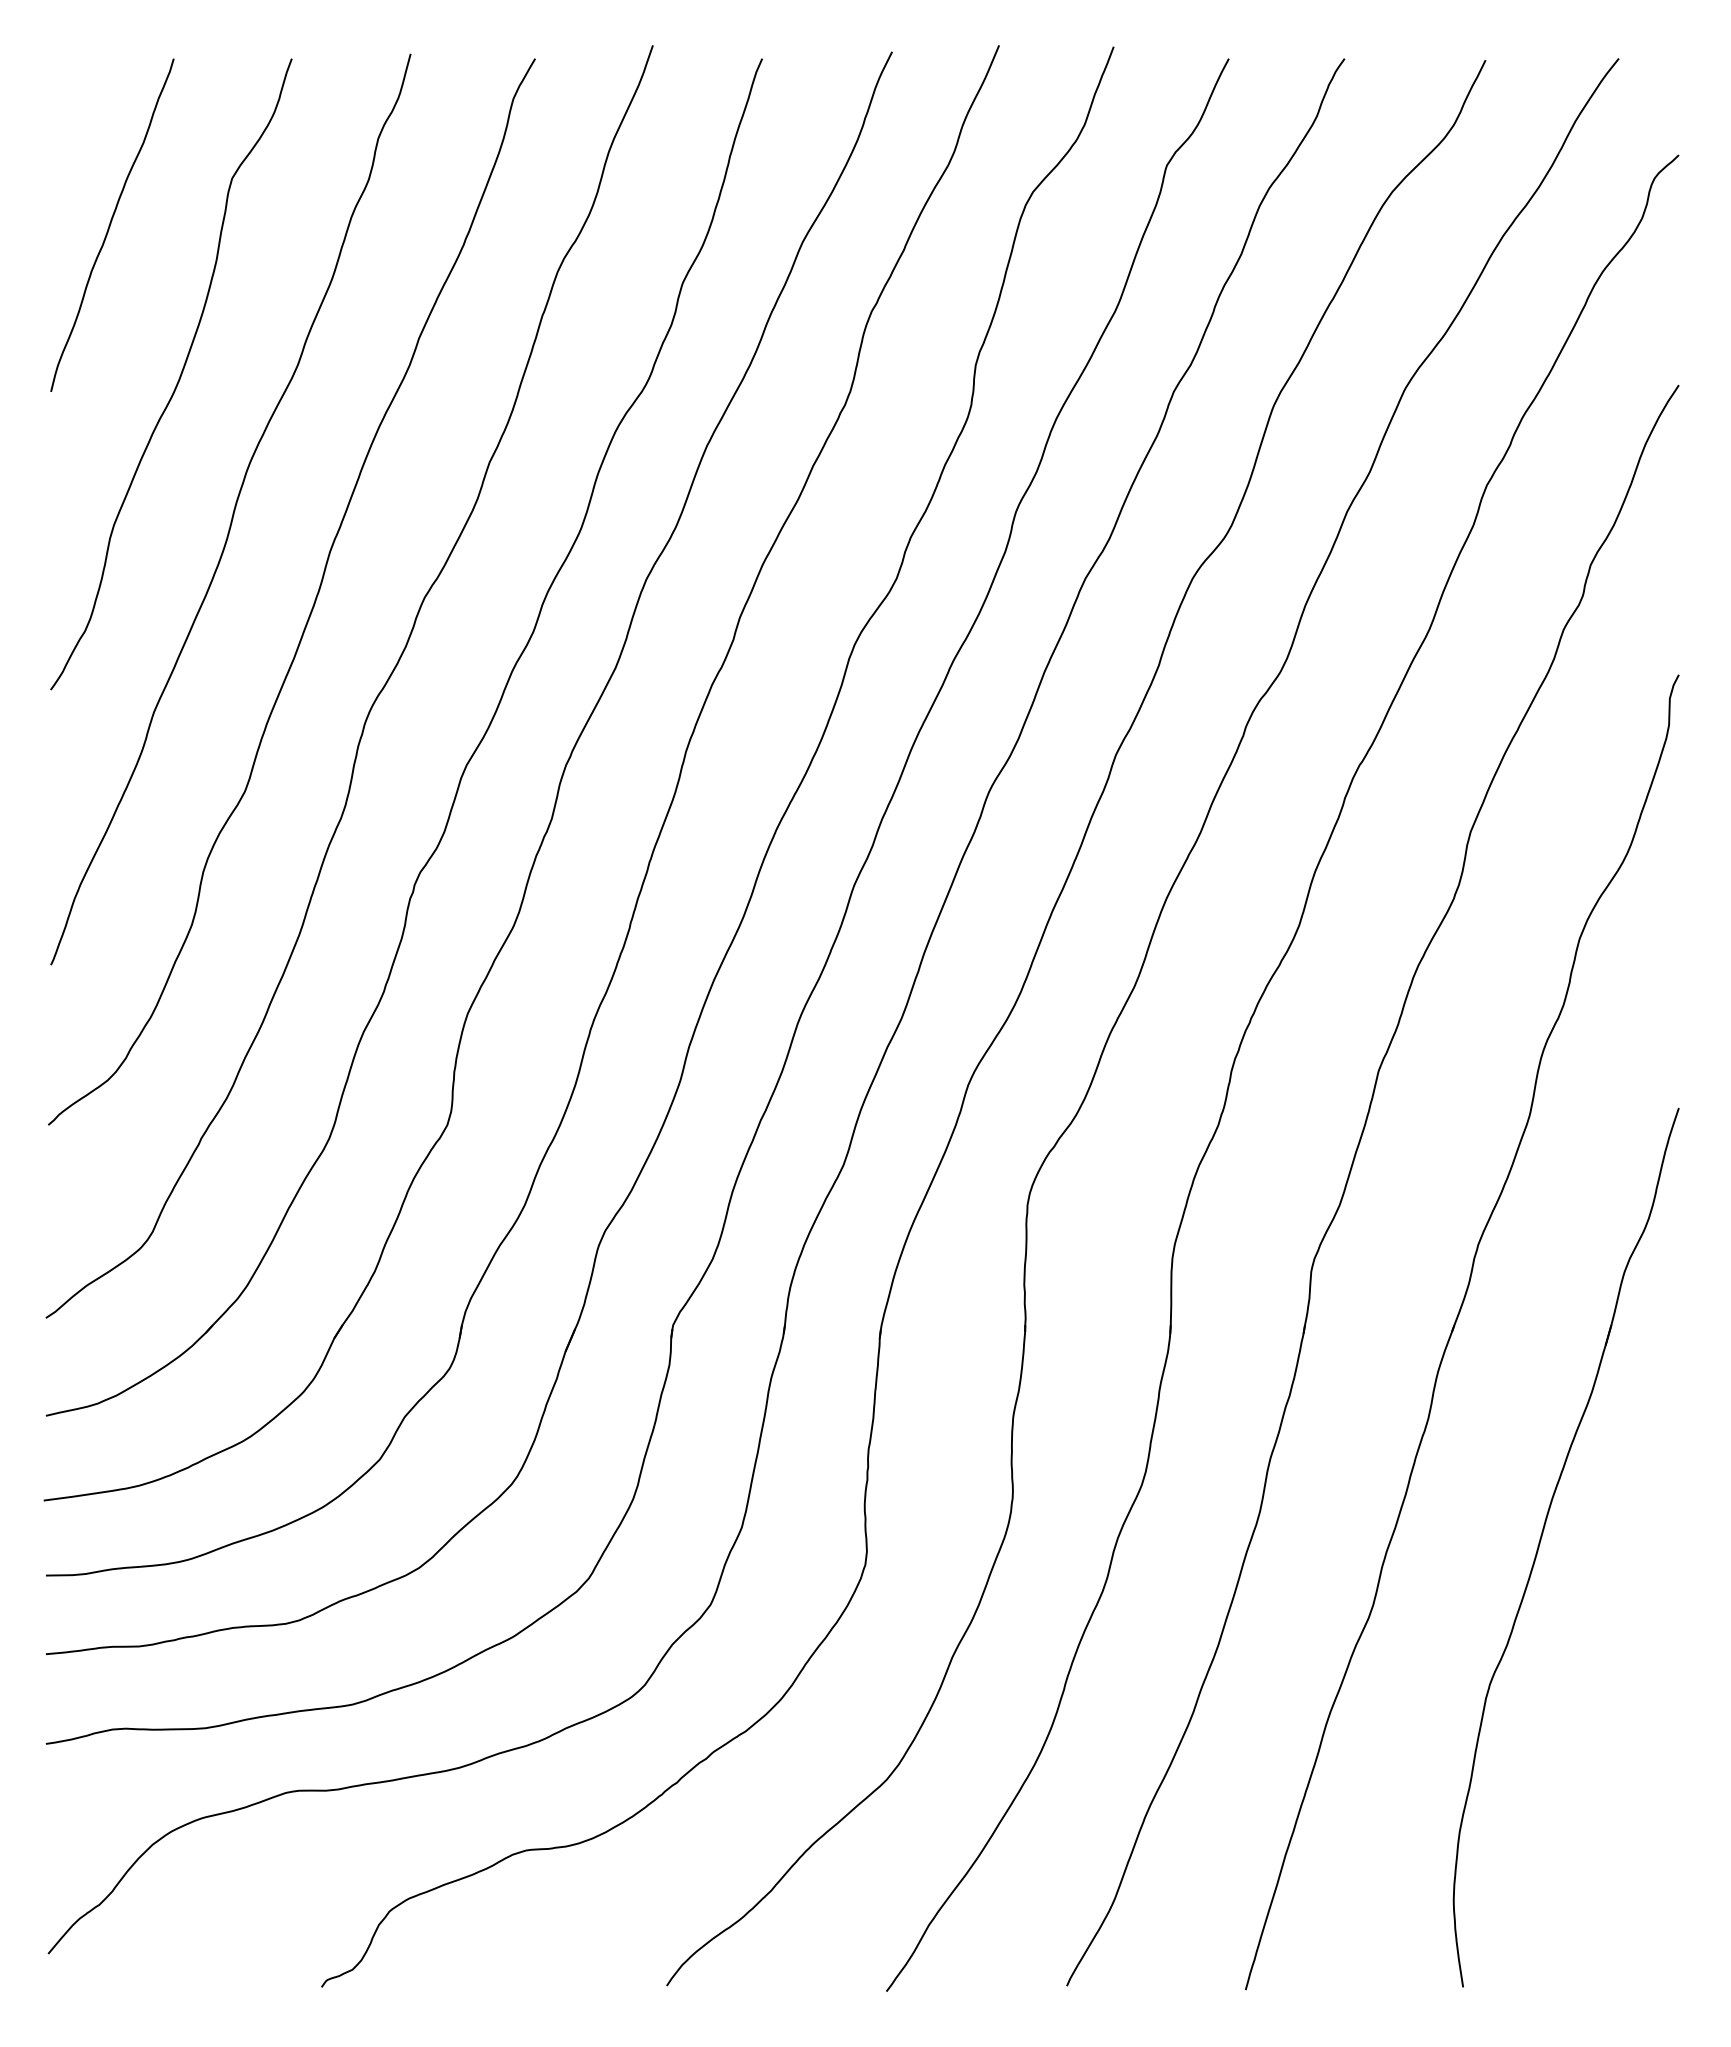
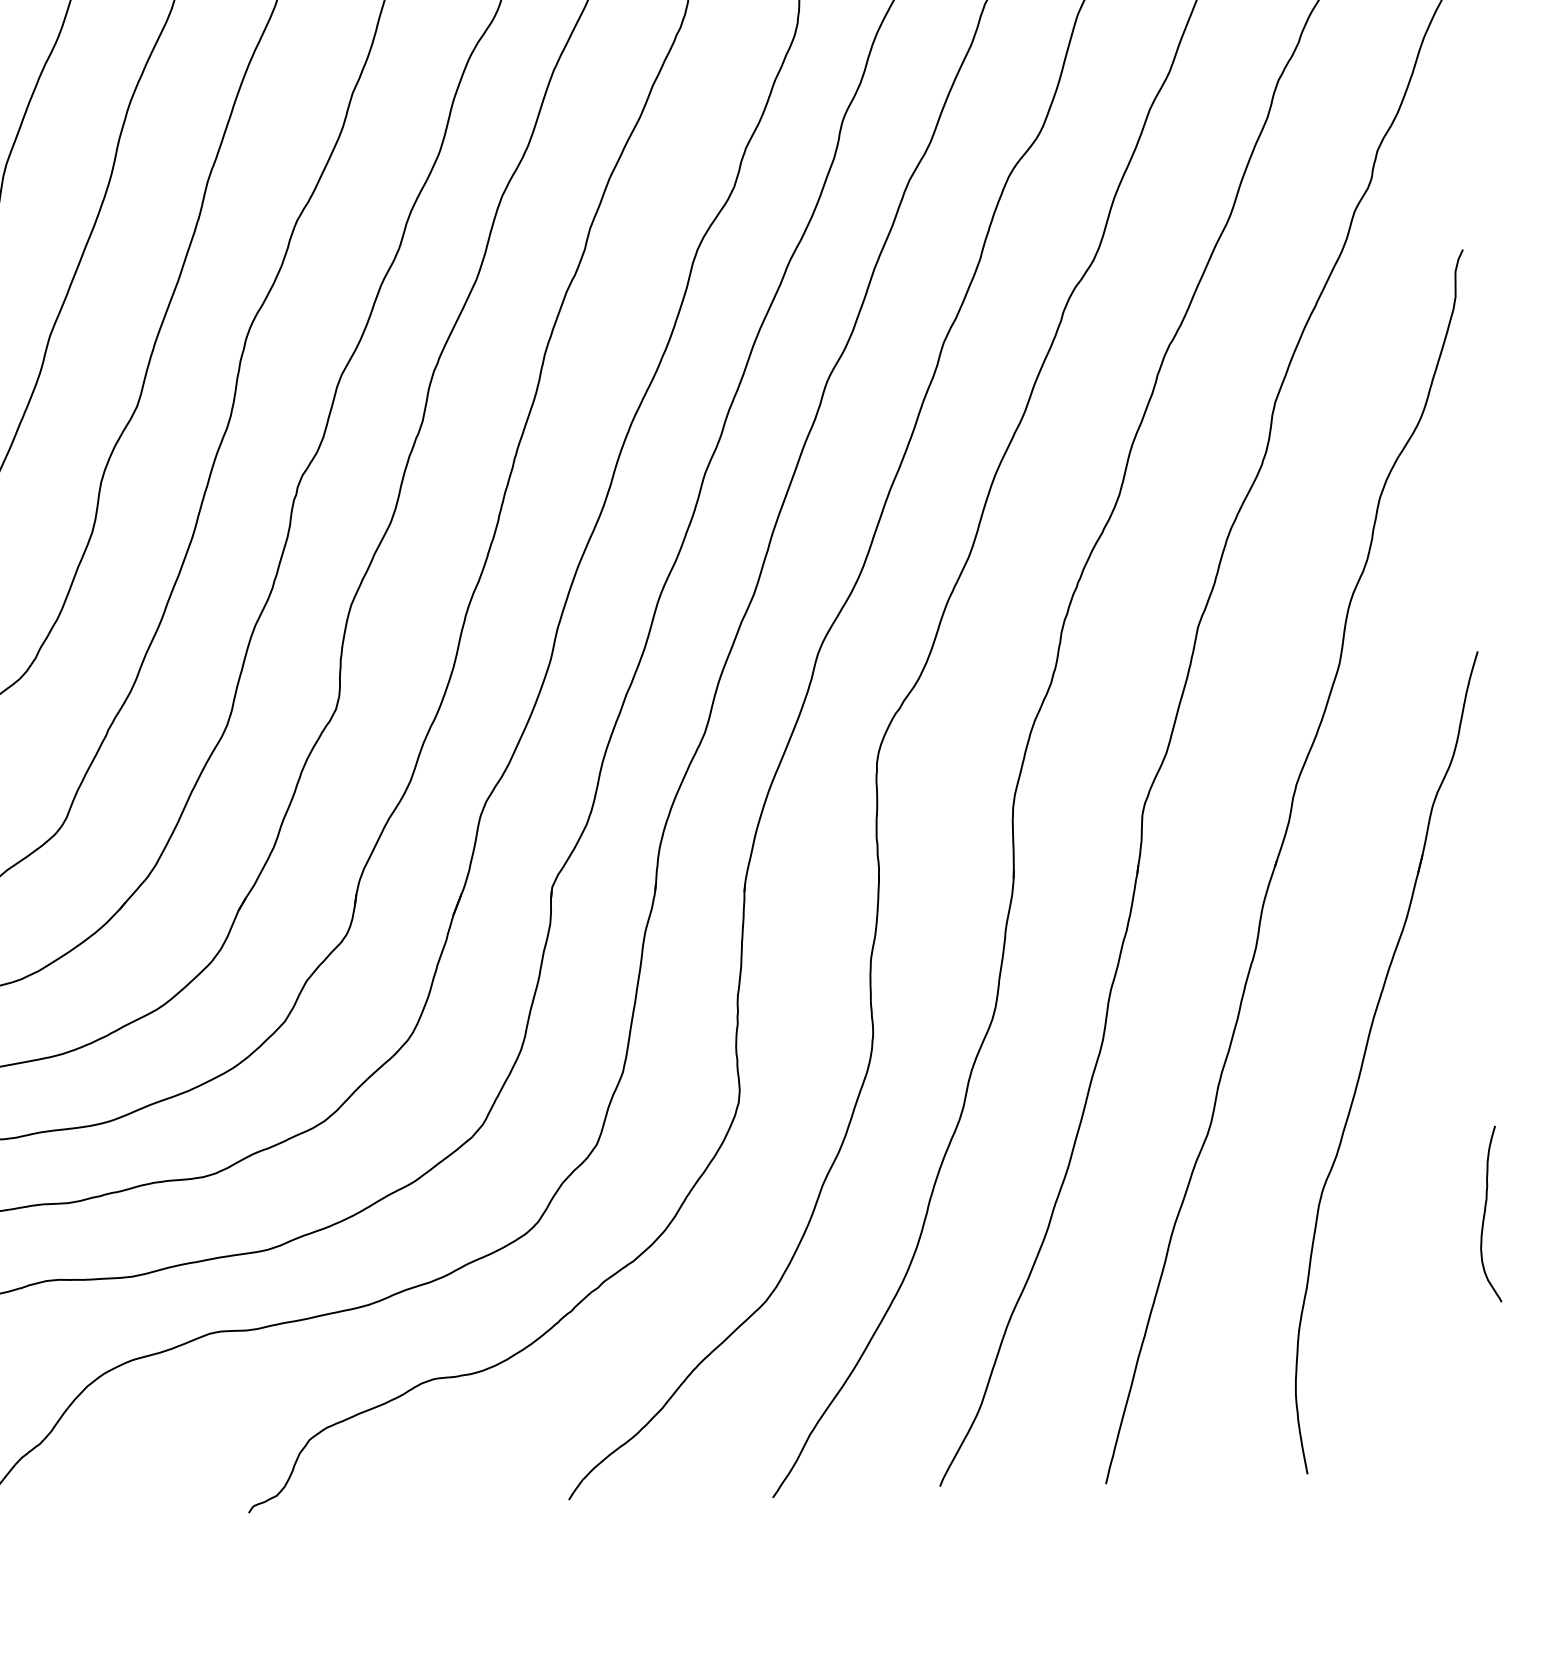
curve: (1665, 1712) -> (1485, 1212), added

